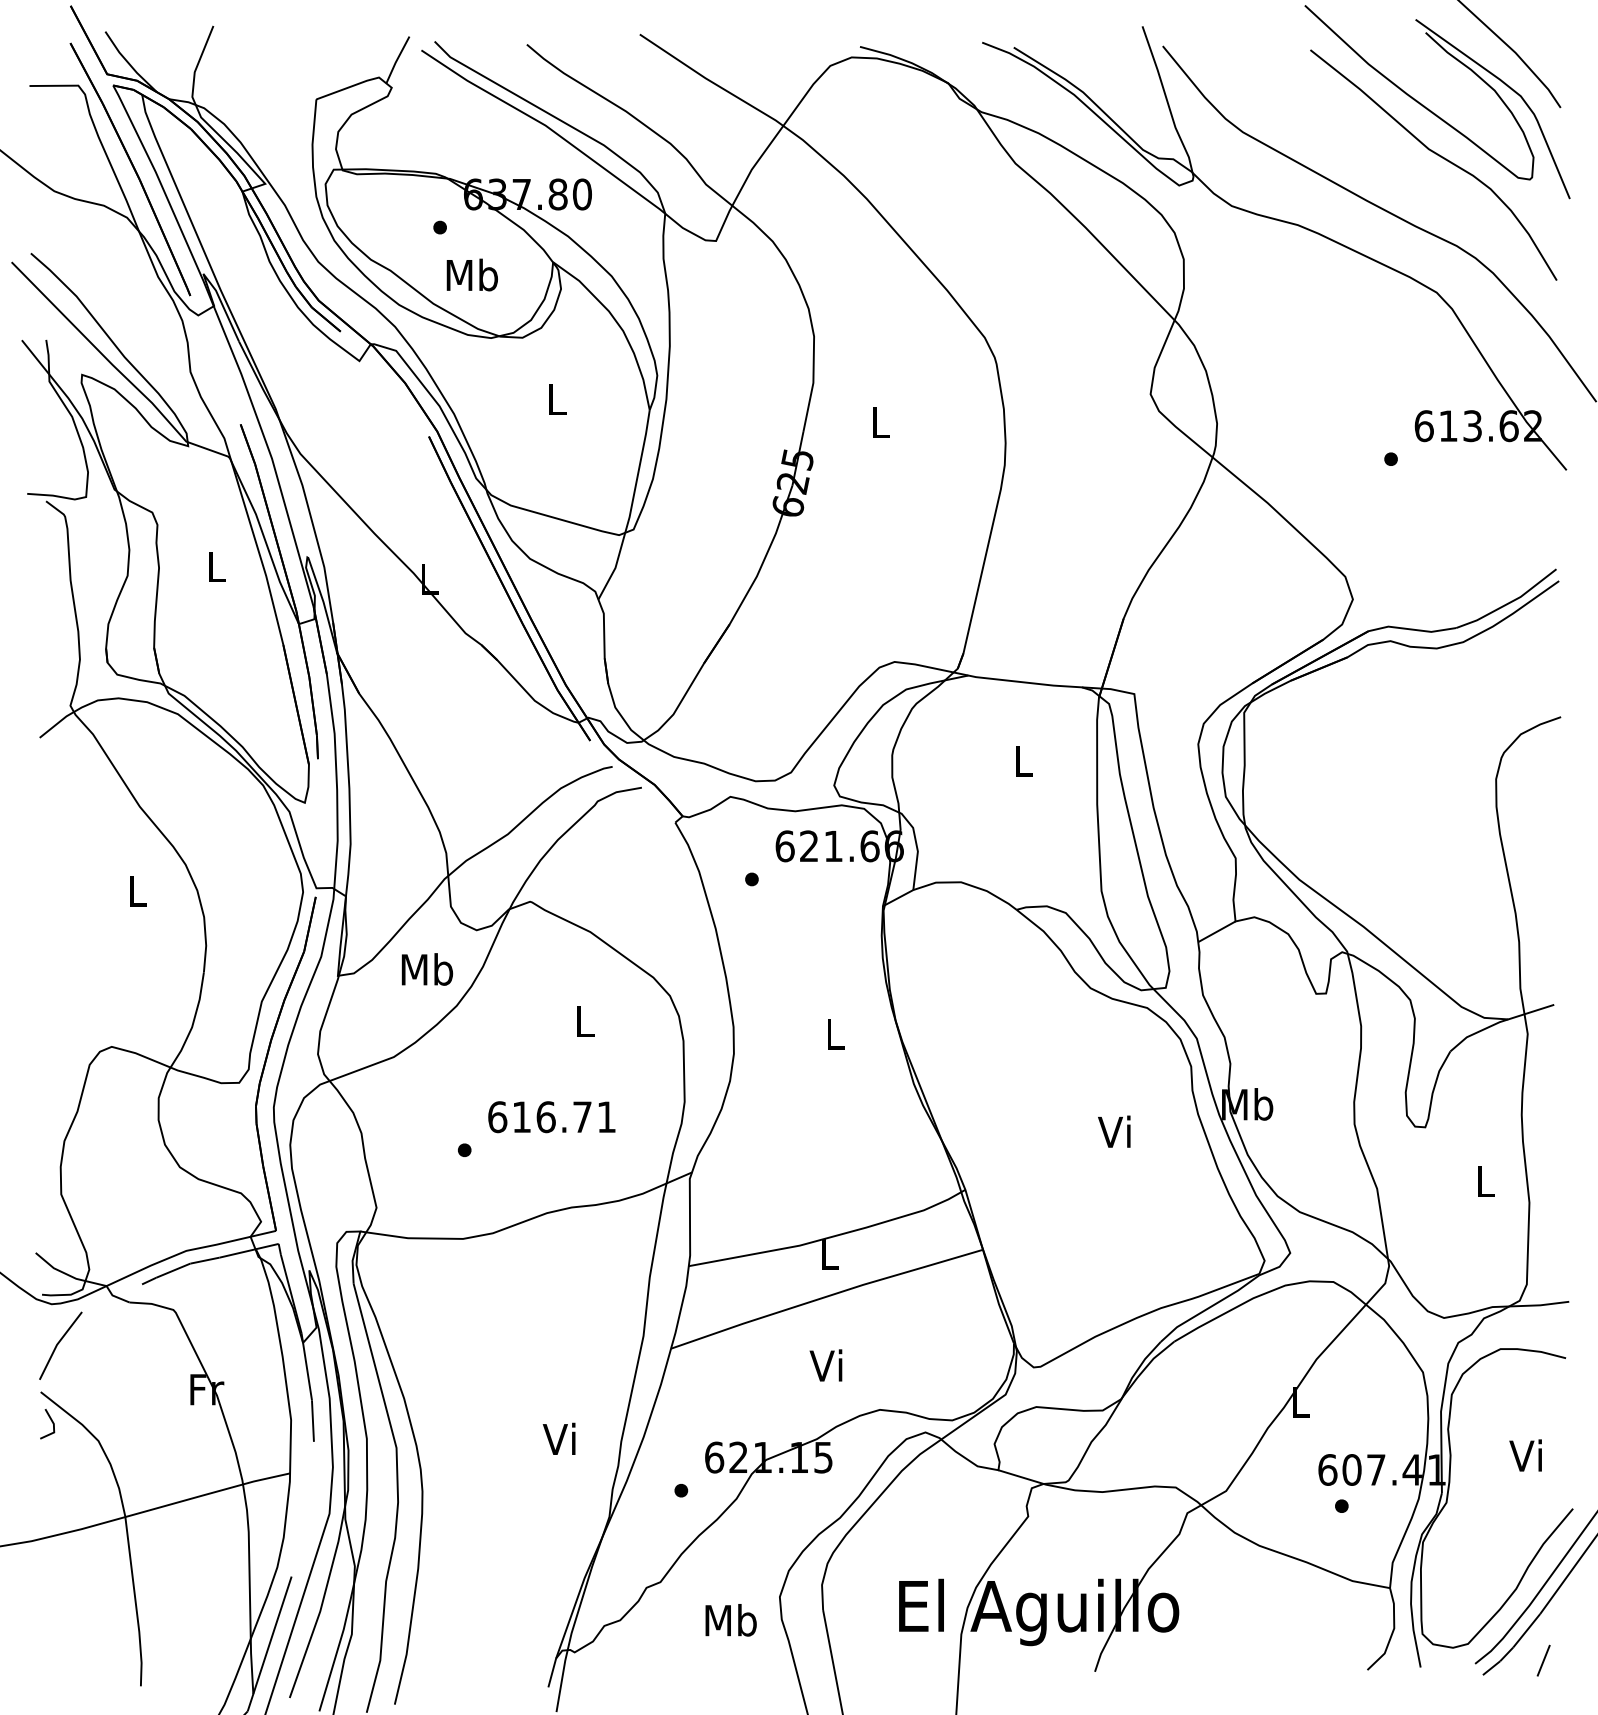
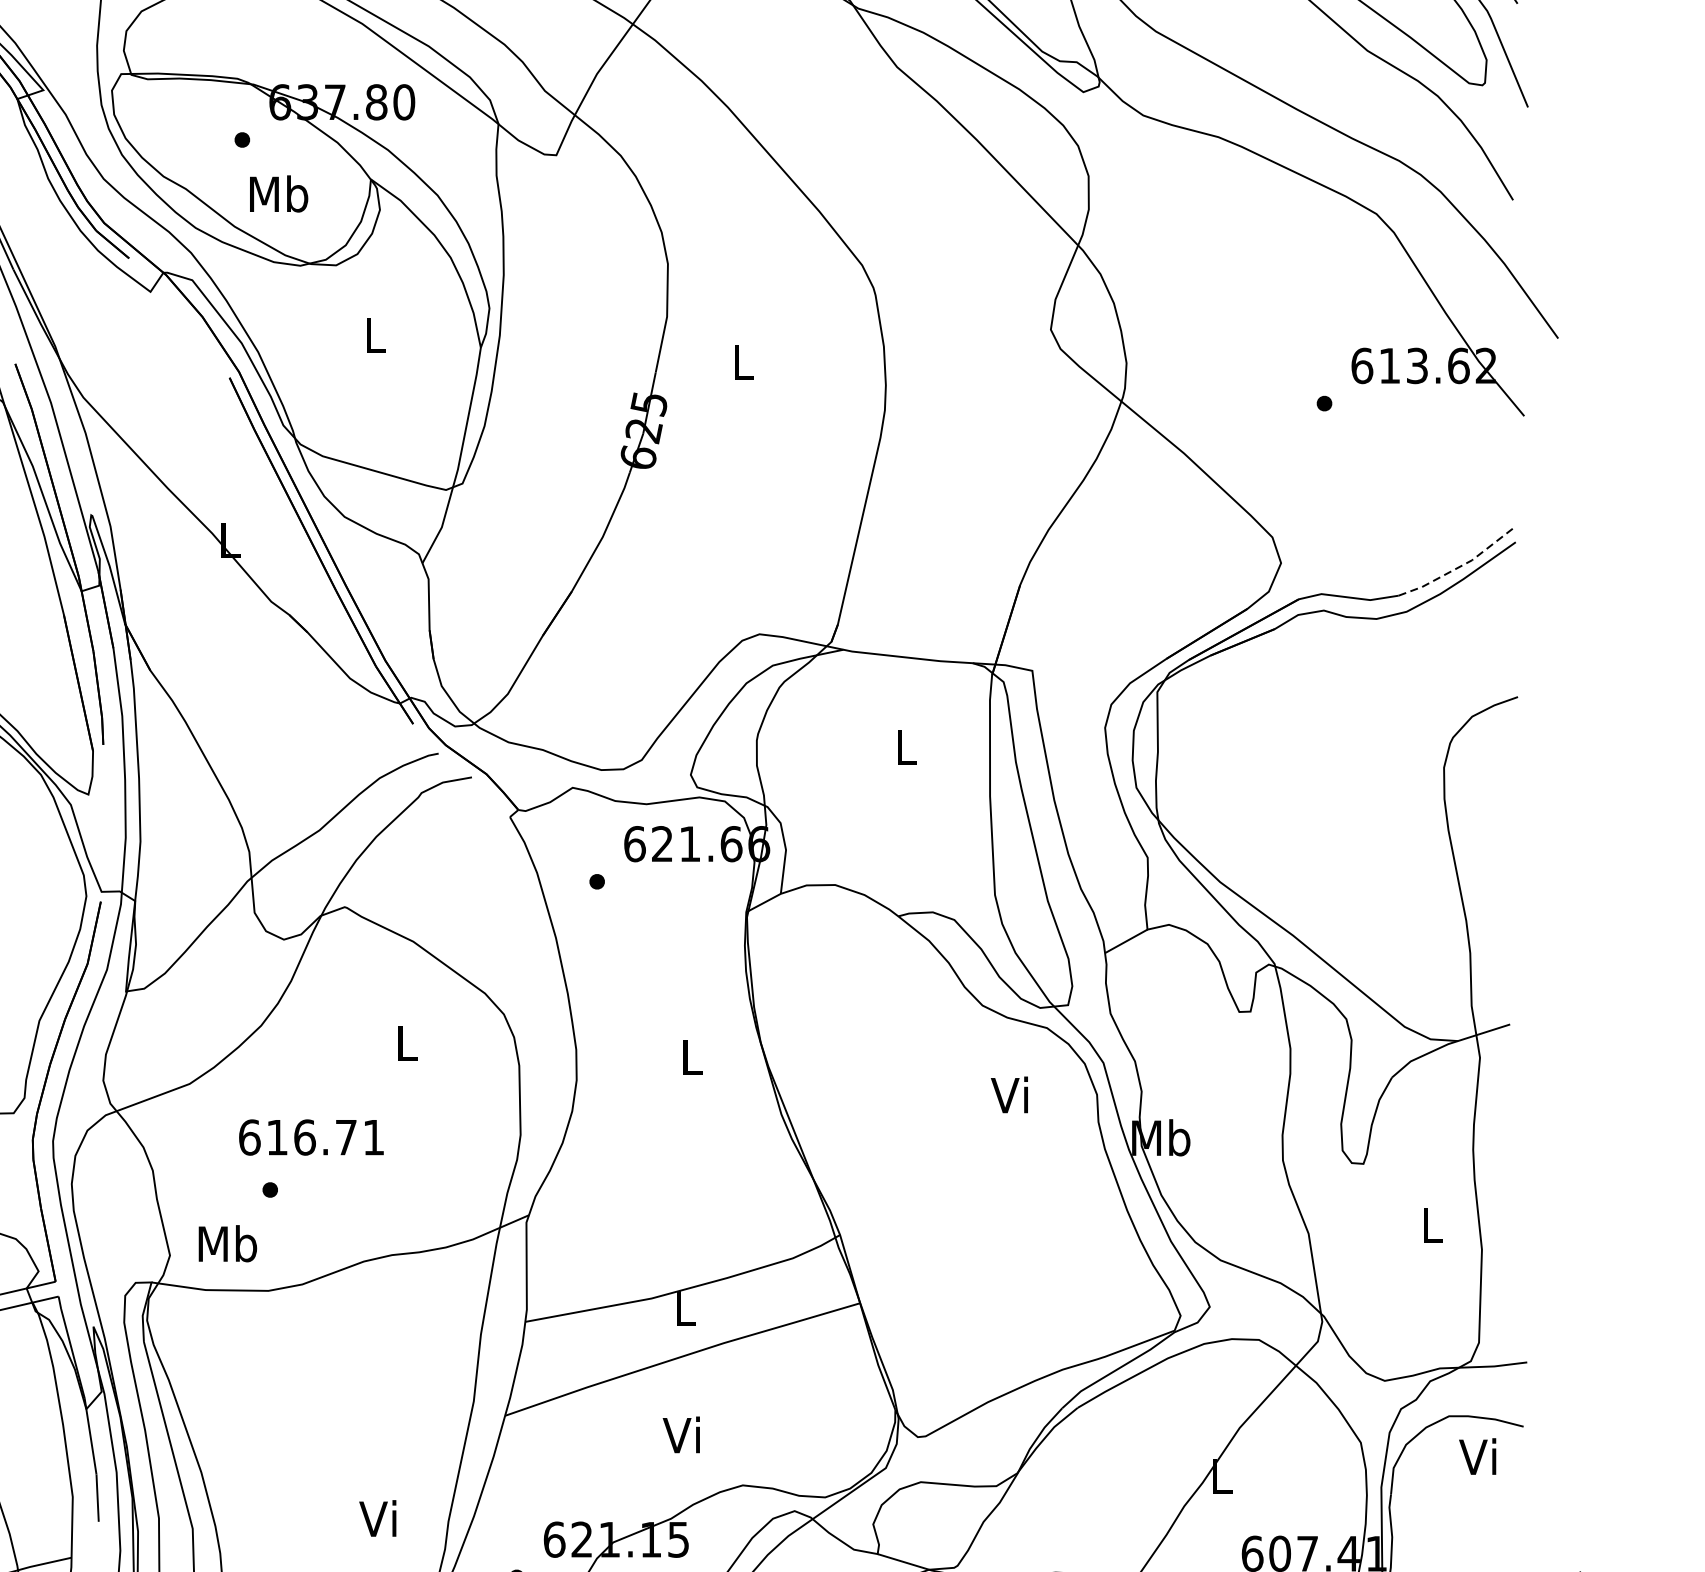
line: (1509, 603) -> (1459, 567), solid -> dashed
text: (427, 969) -> (227, 1243), moved
text: (551, 1117) -> (311, 1137), moved
text: (1114, 1131) -> (1009, 1094), moved
text: (1525, 1455) -> (1477, 1456), moved

